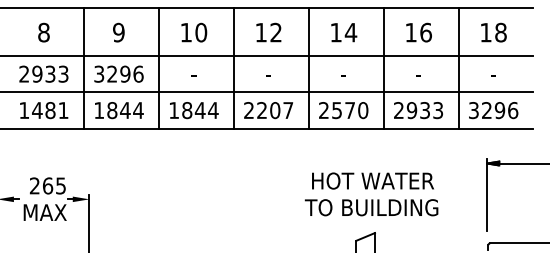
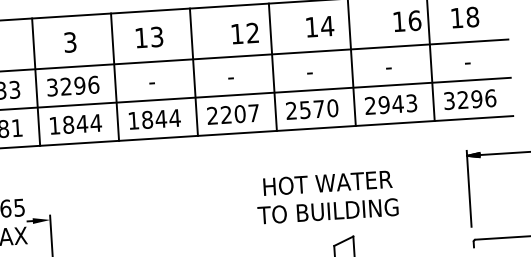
text: (118, 32) -> (69, 42), 9 -> 3
text: (201, 32) -> (157, 36), 10 -> 13
text: (268, 32) -> (244, 33), moved
text: (344, 32) -> (320, 26), moved
text: (418, 32) -> (406, 21), moved
text: (424, 110) -> (397, 104), 2933 -> 2943
text: (371, 194) -> (327, 197), moved

